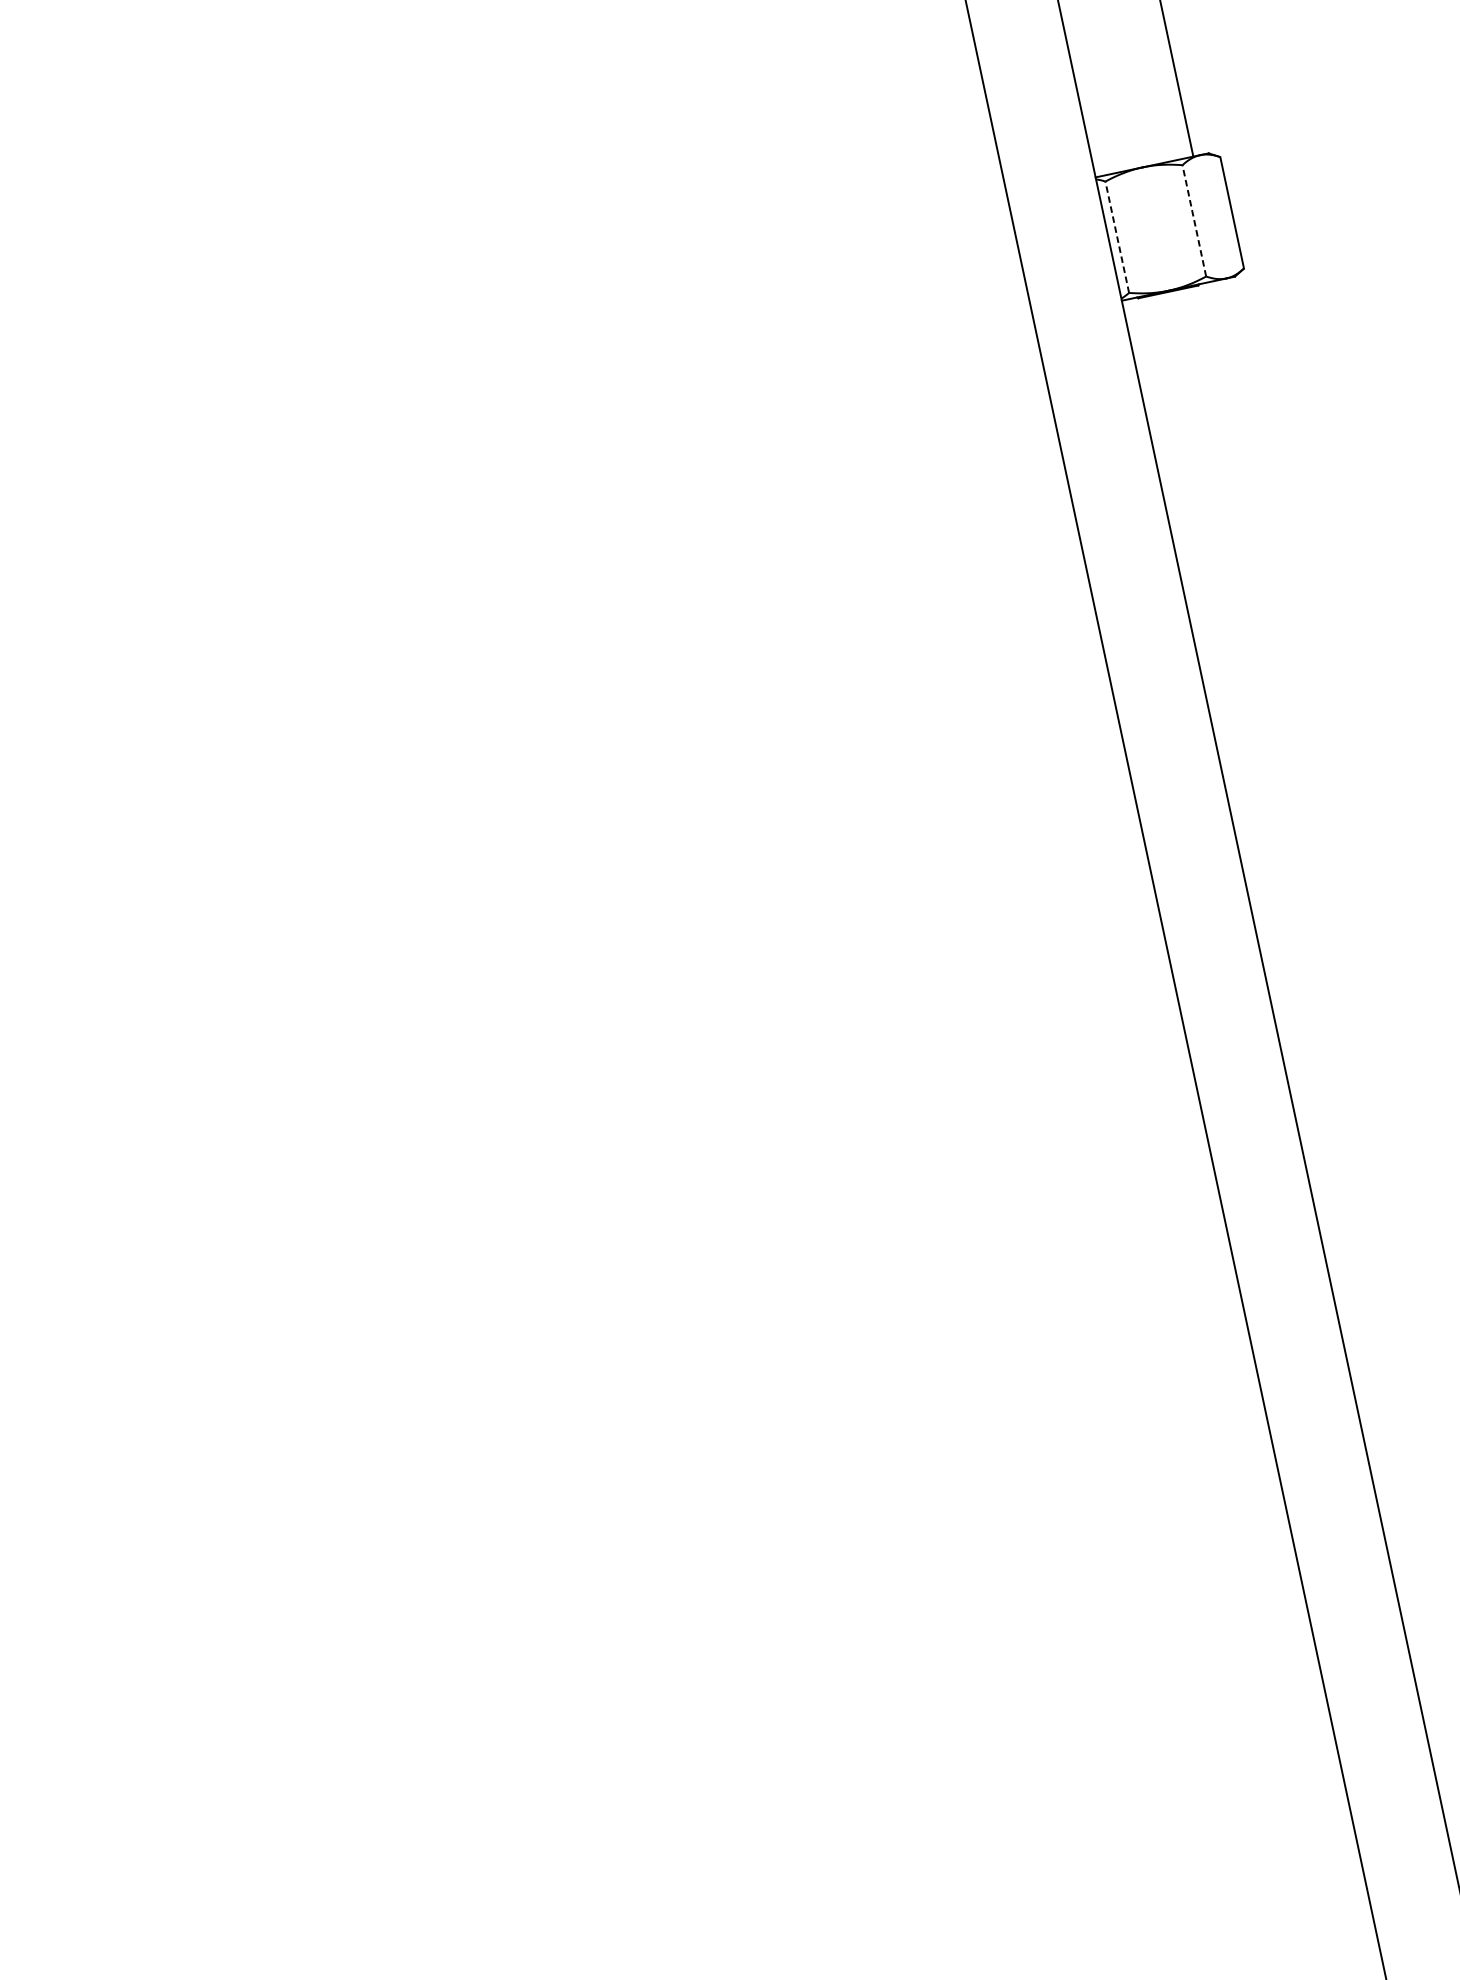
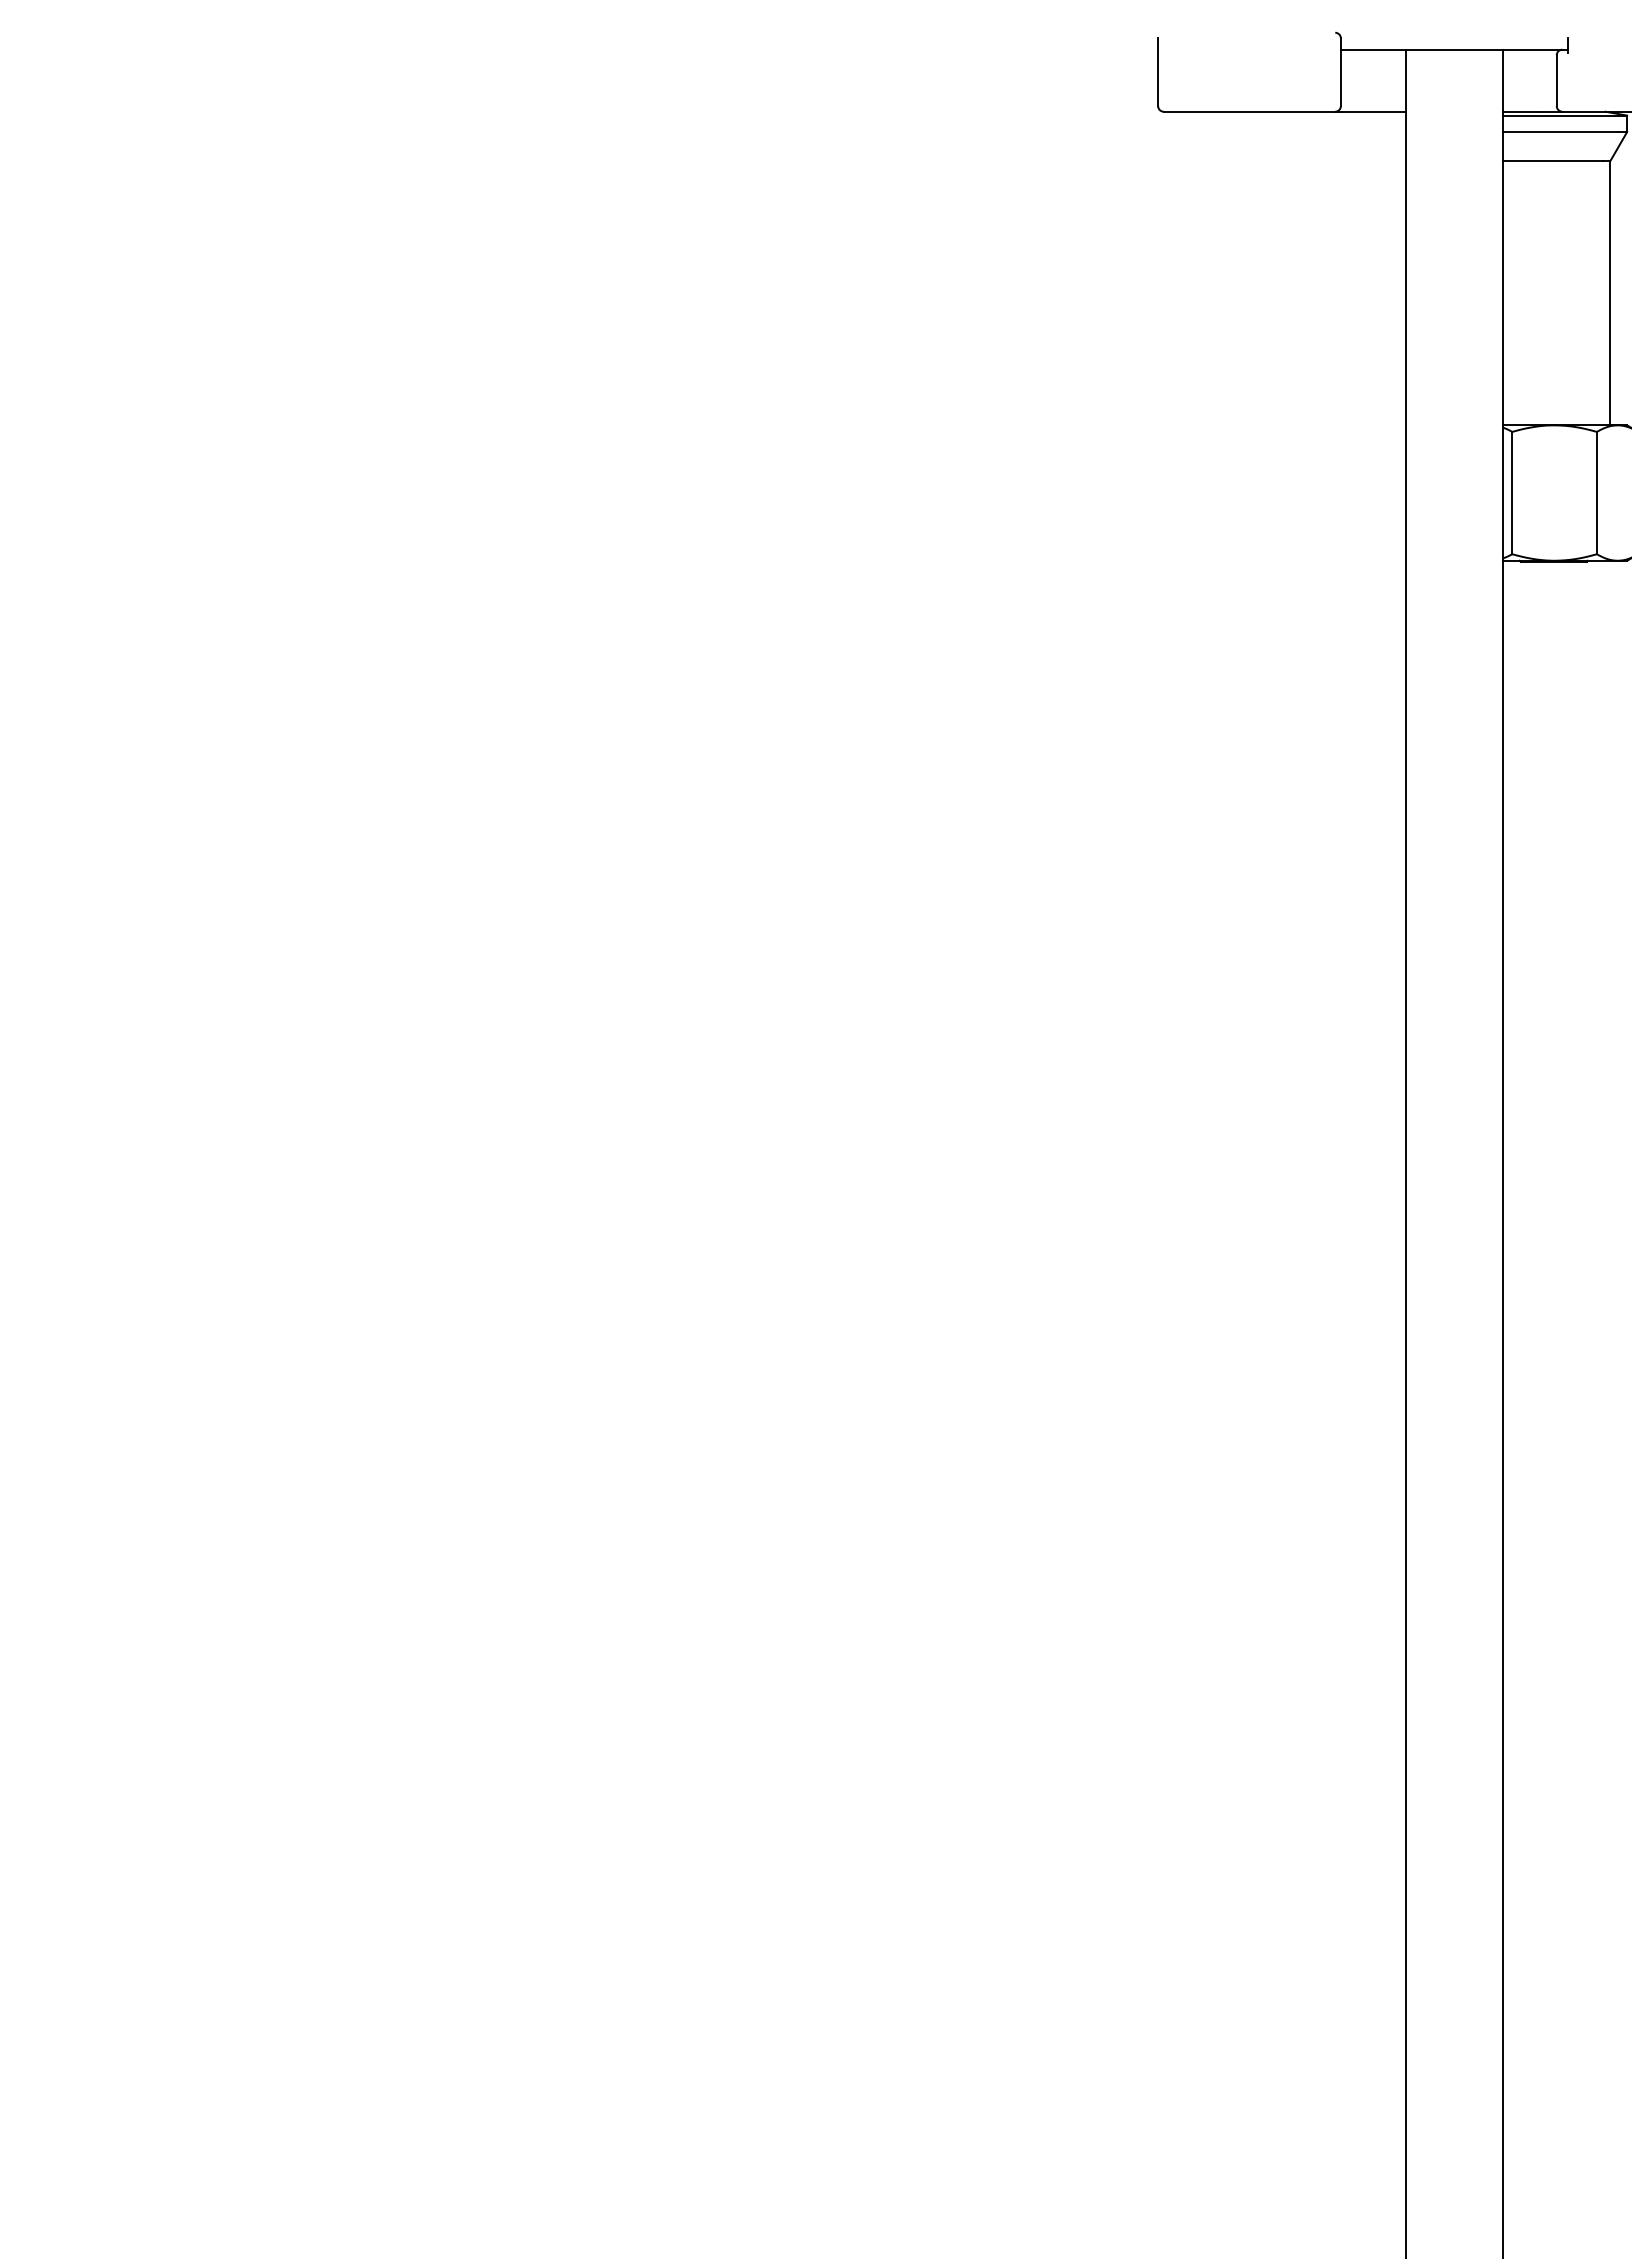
line: (1193, 220) -> (1596, 492), dashed -> solid
line: (1117, 236) -> (1512, 492), dashed -> solid

